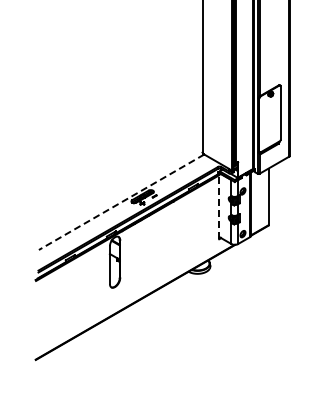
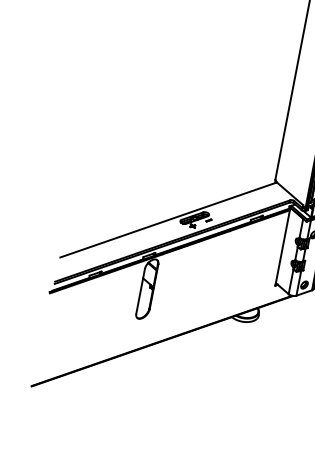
line: (121, 202) -> (168, 220), dashed -> solid
line: (219, 206) -> (283, 247), dashed -> solid

